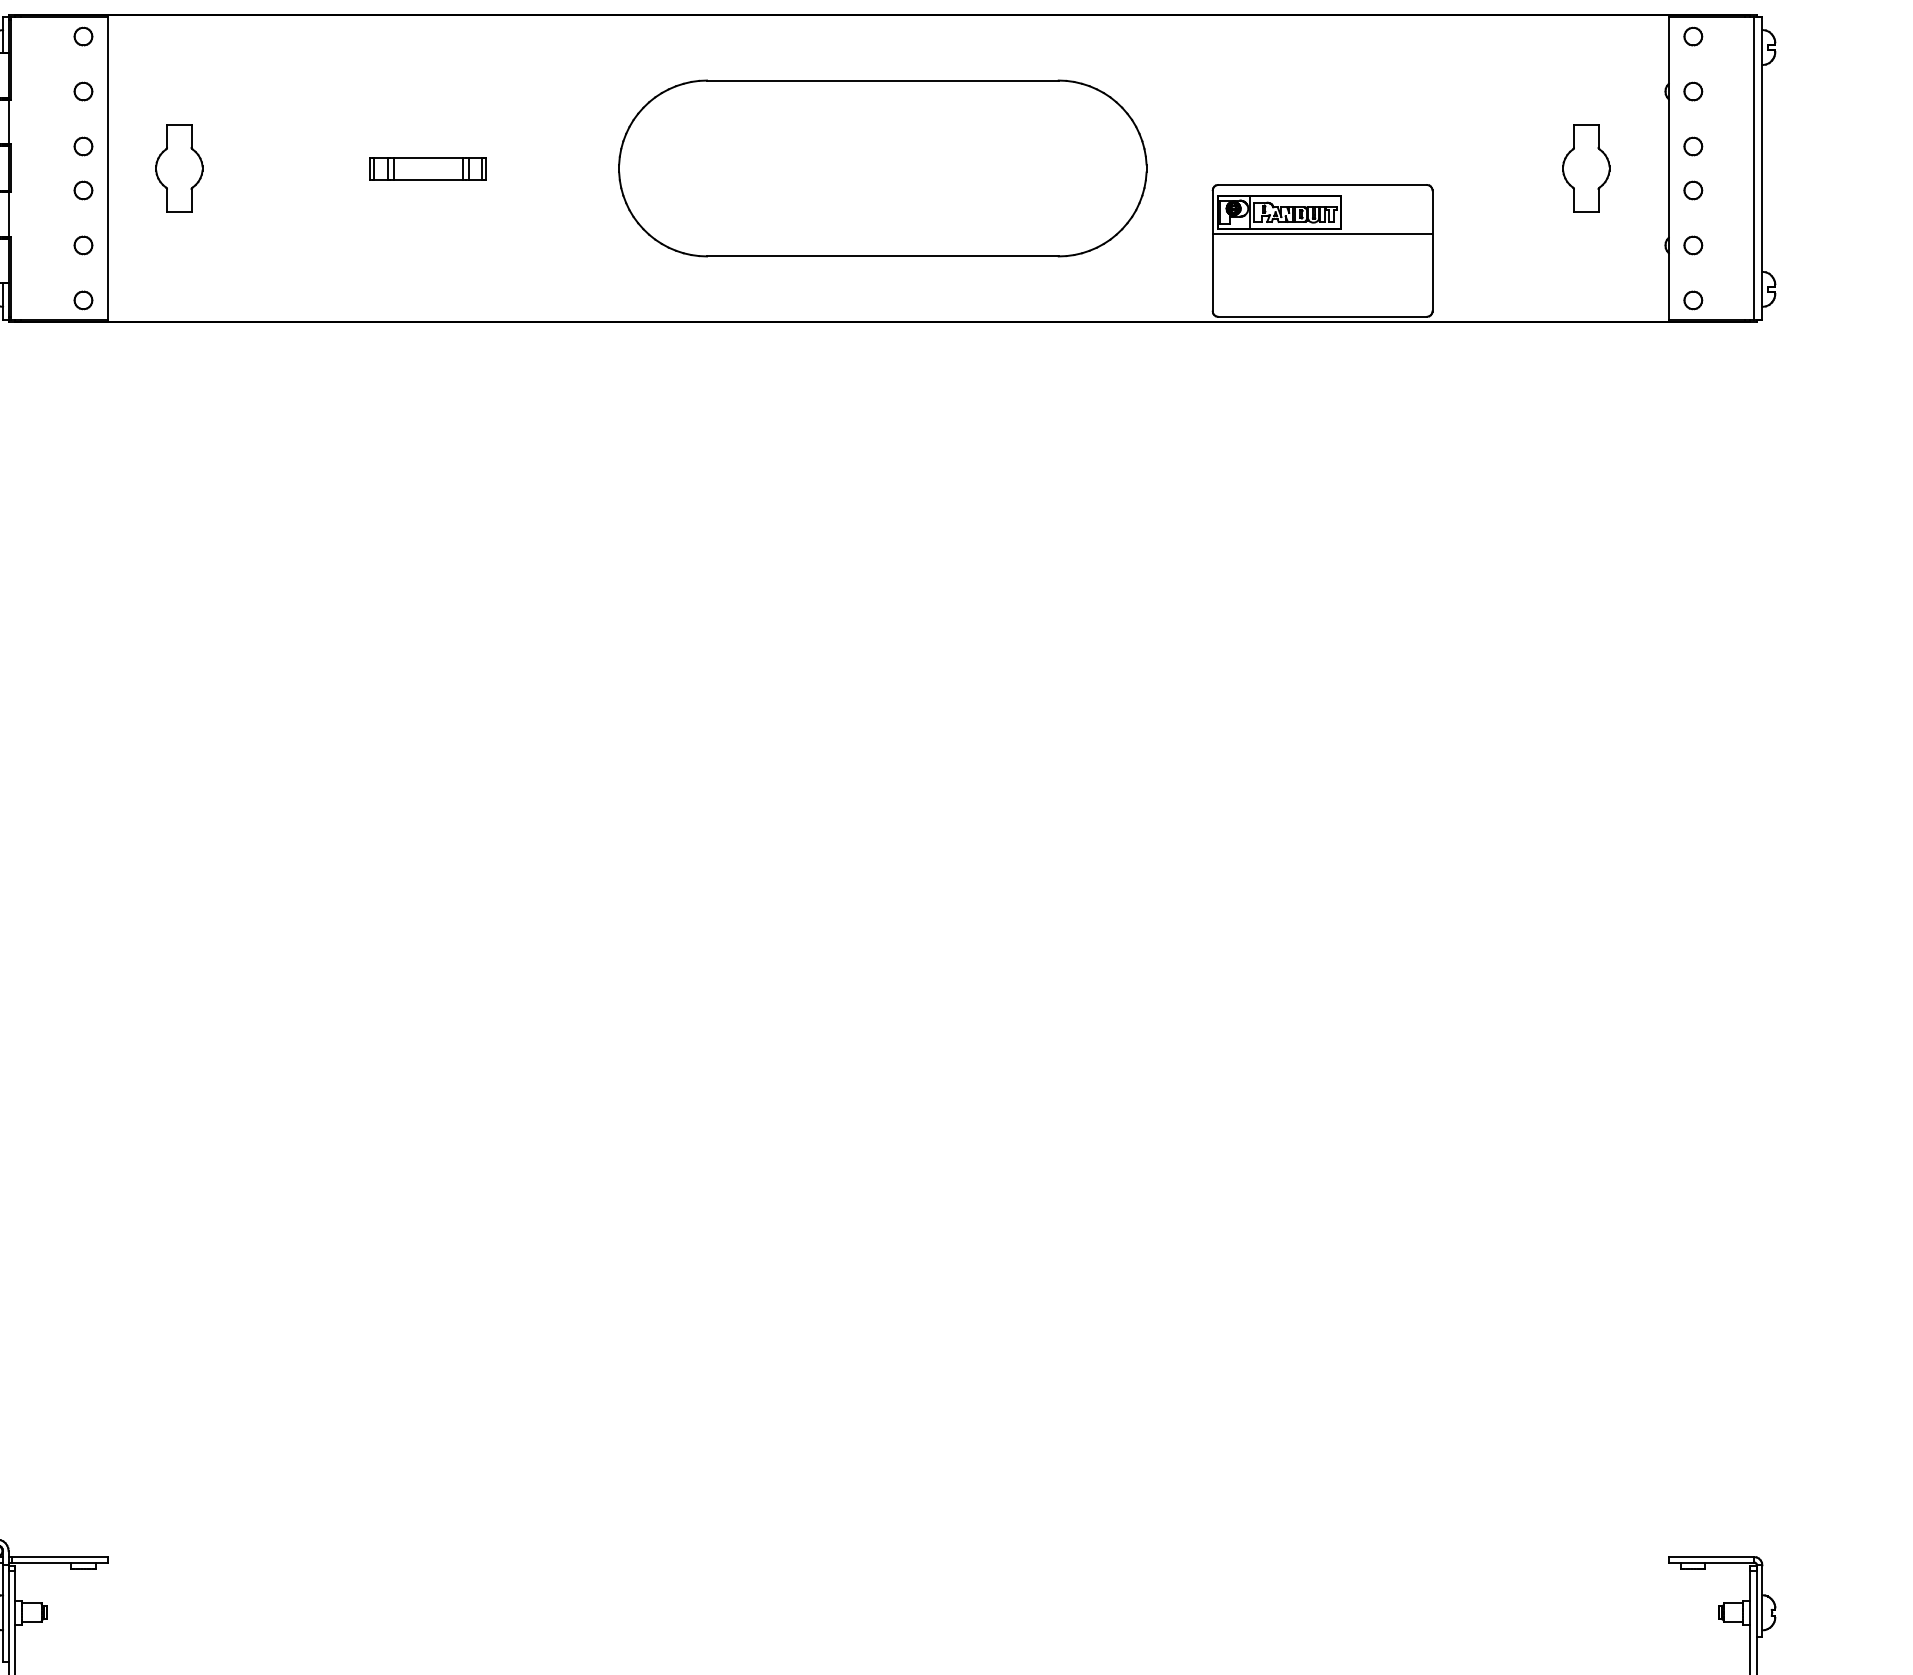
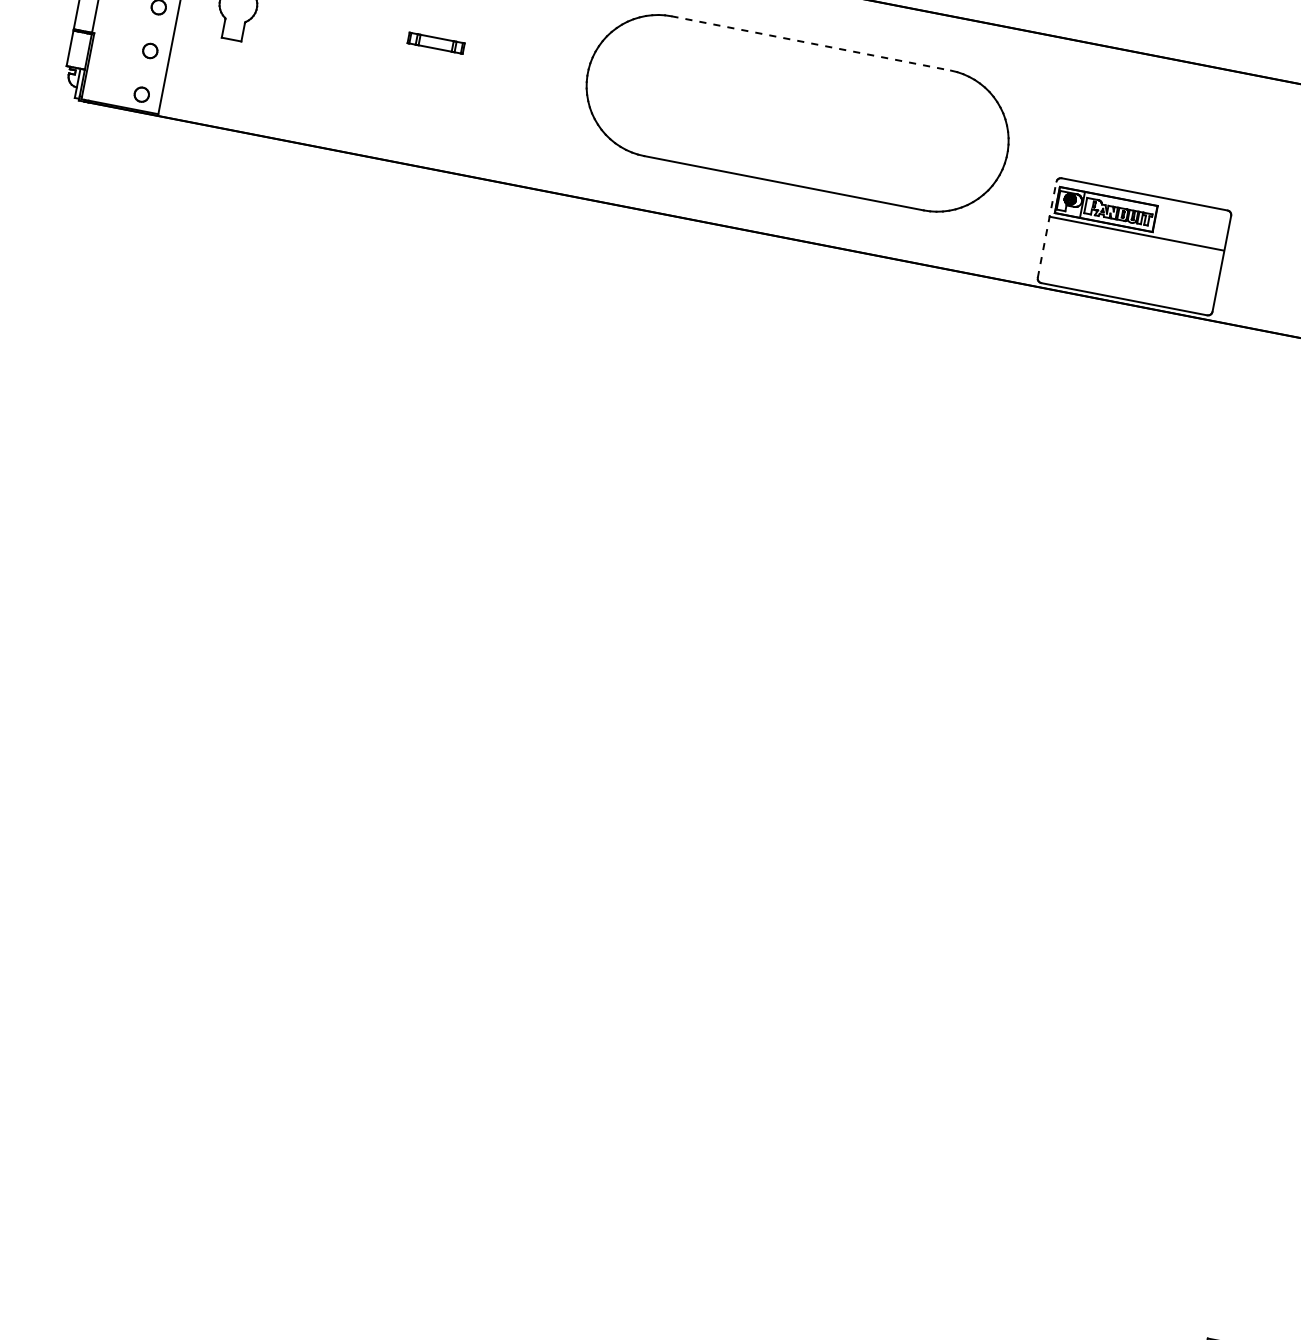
line: (882, 80) -> (810, 43), solid -> dashed
part: (427, 168) -> (435, 42), size x0.6
line: (1212, 250) -> (1047, 229), solid -> dashed

